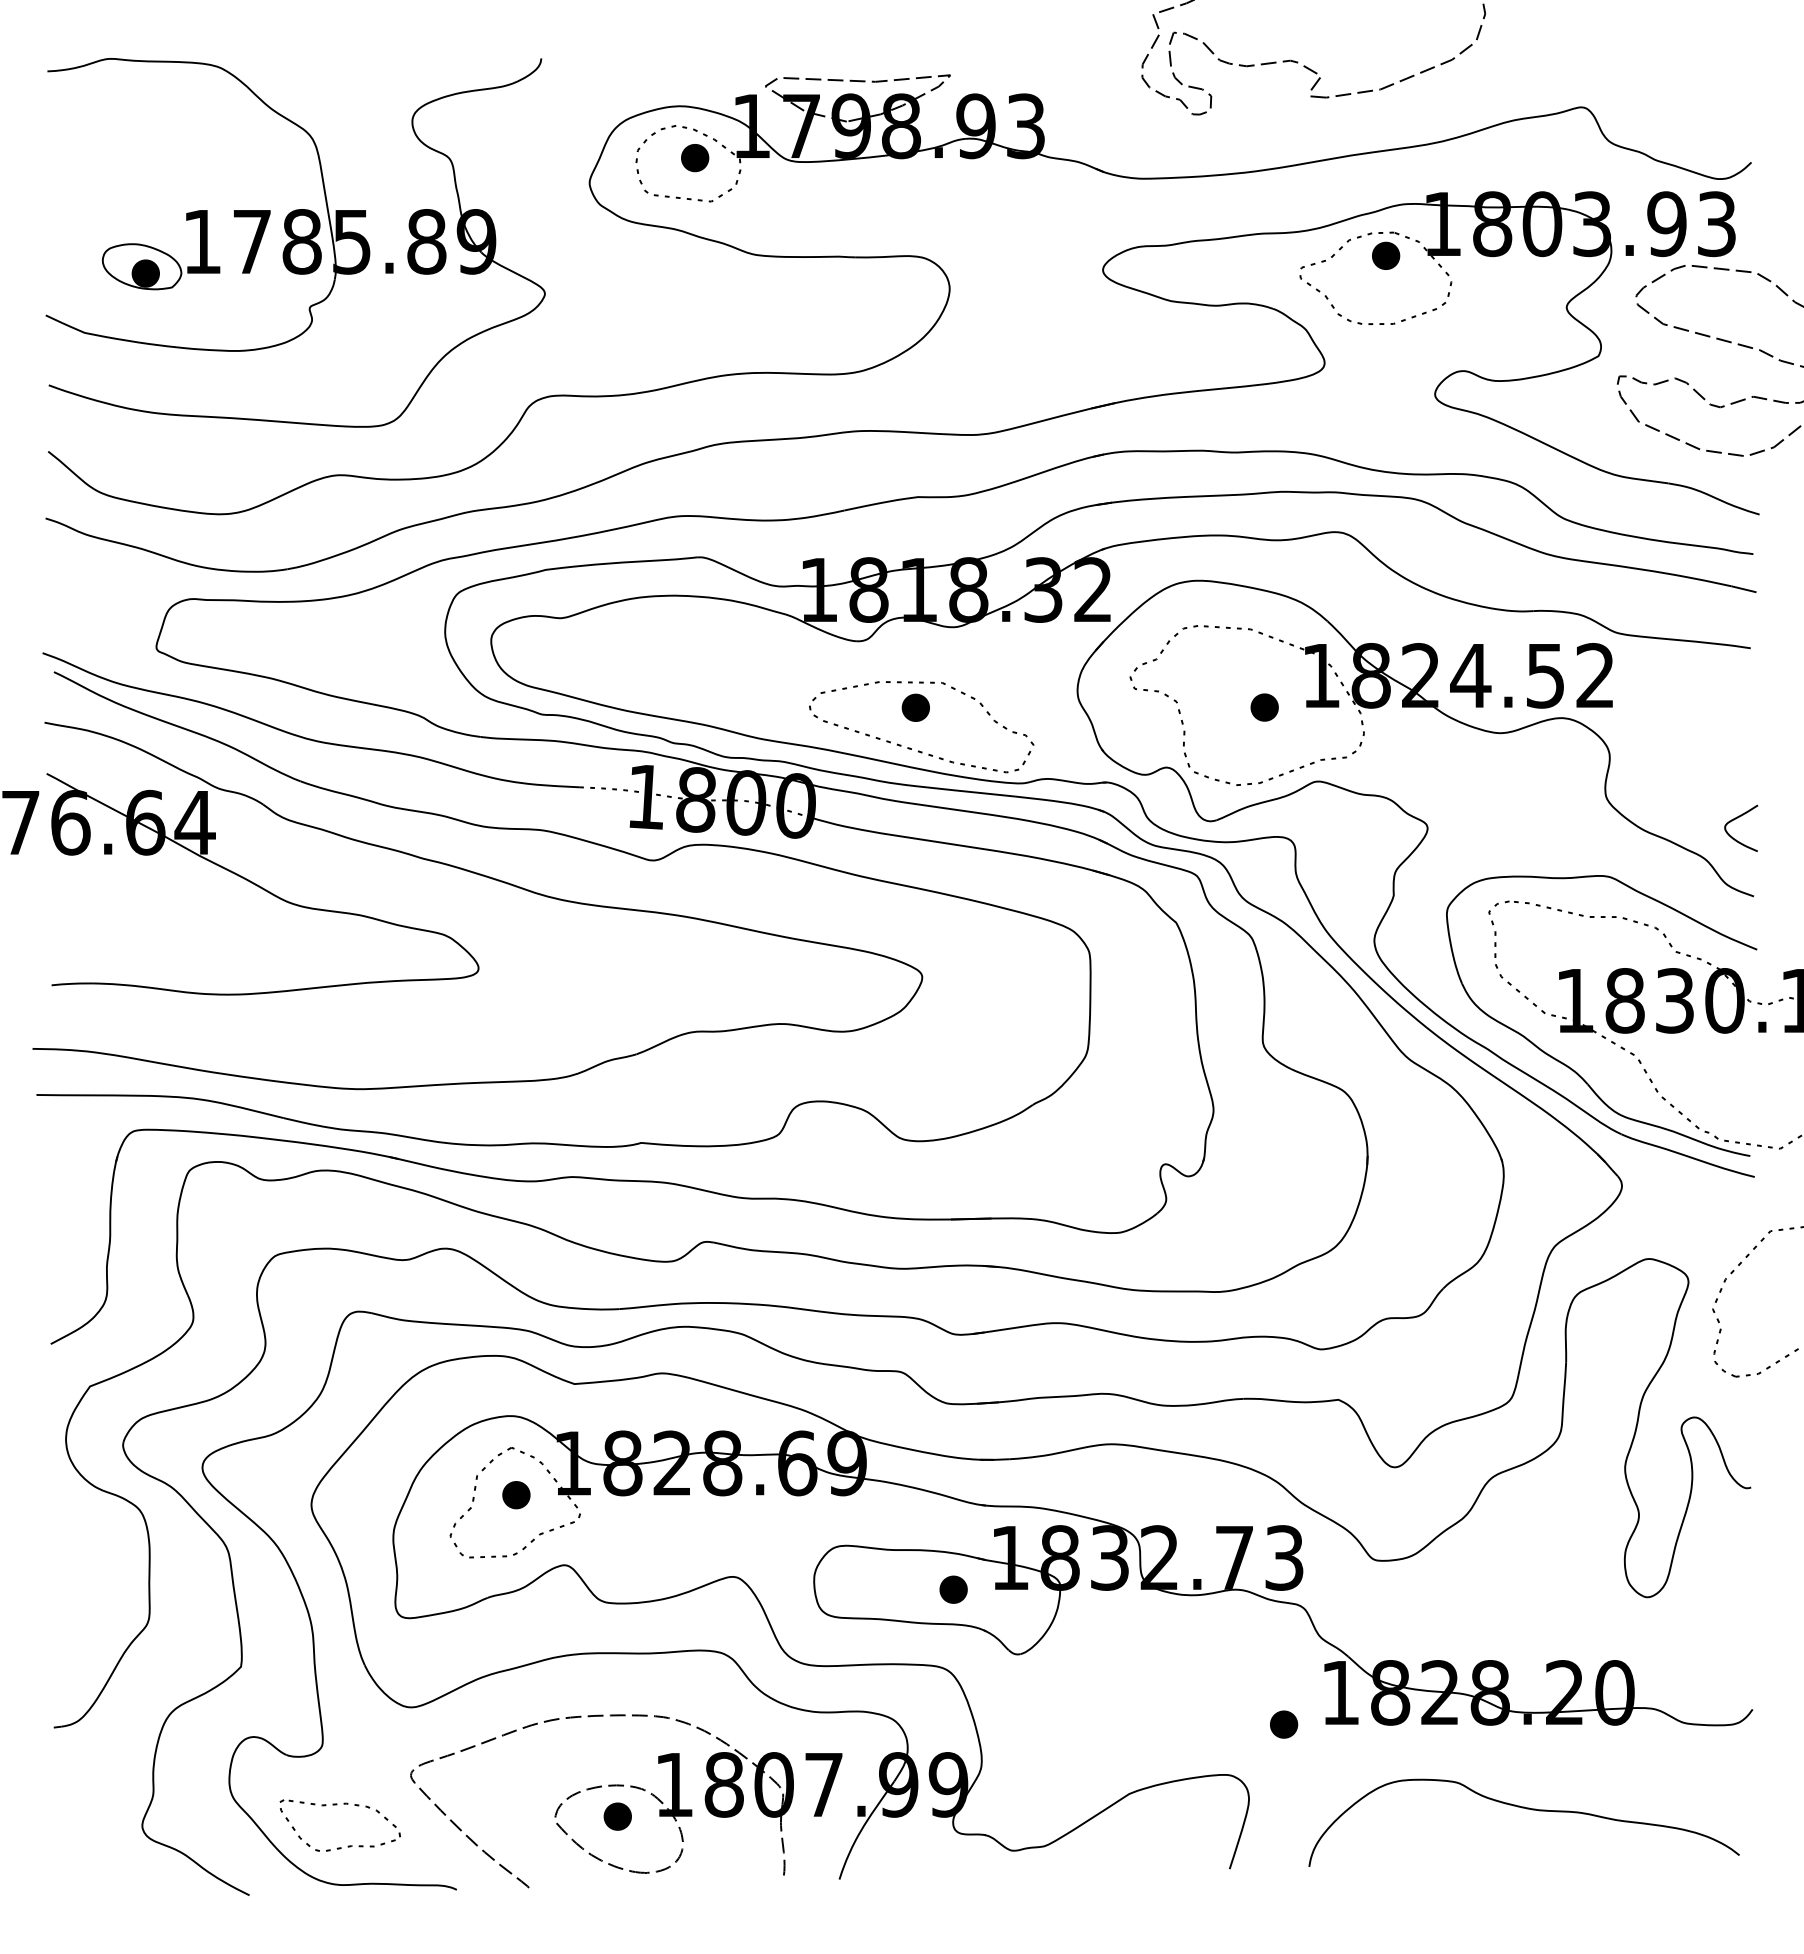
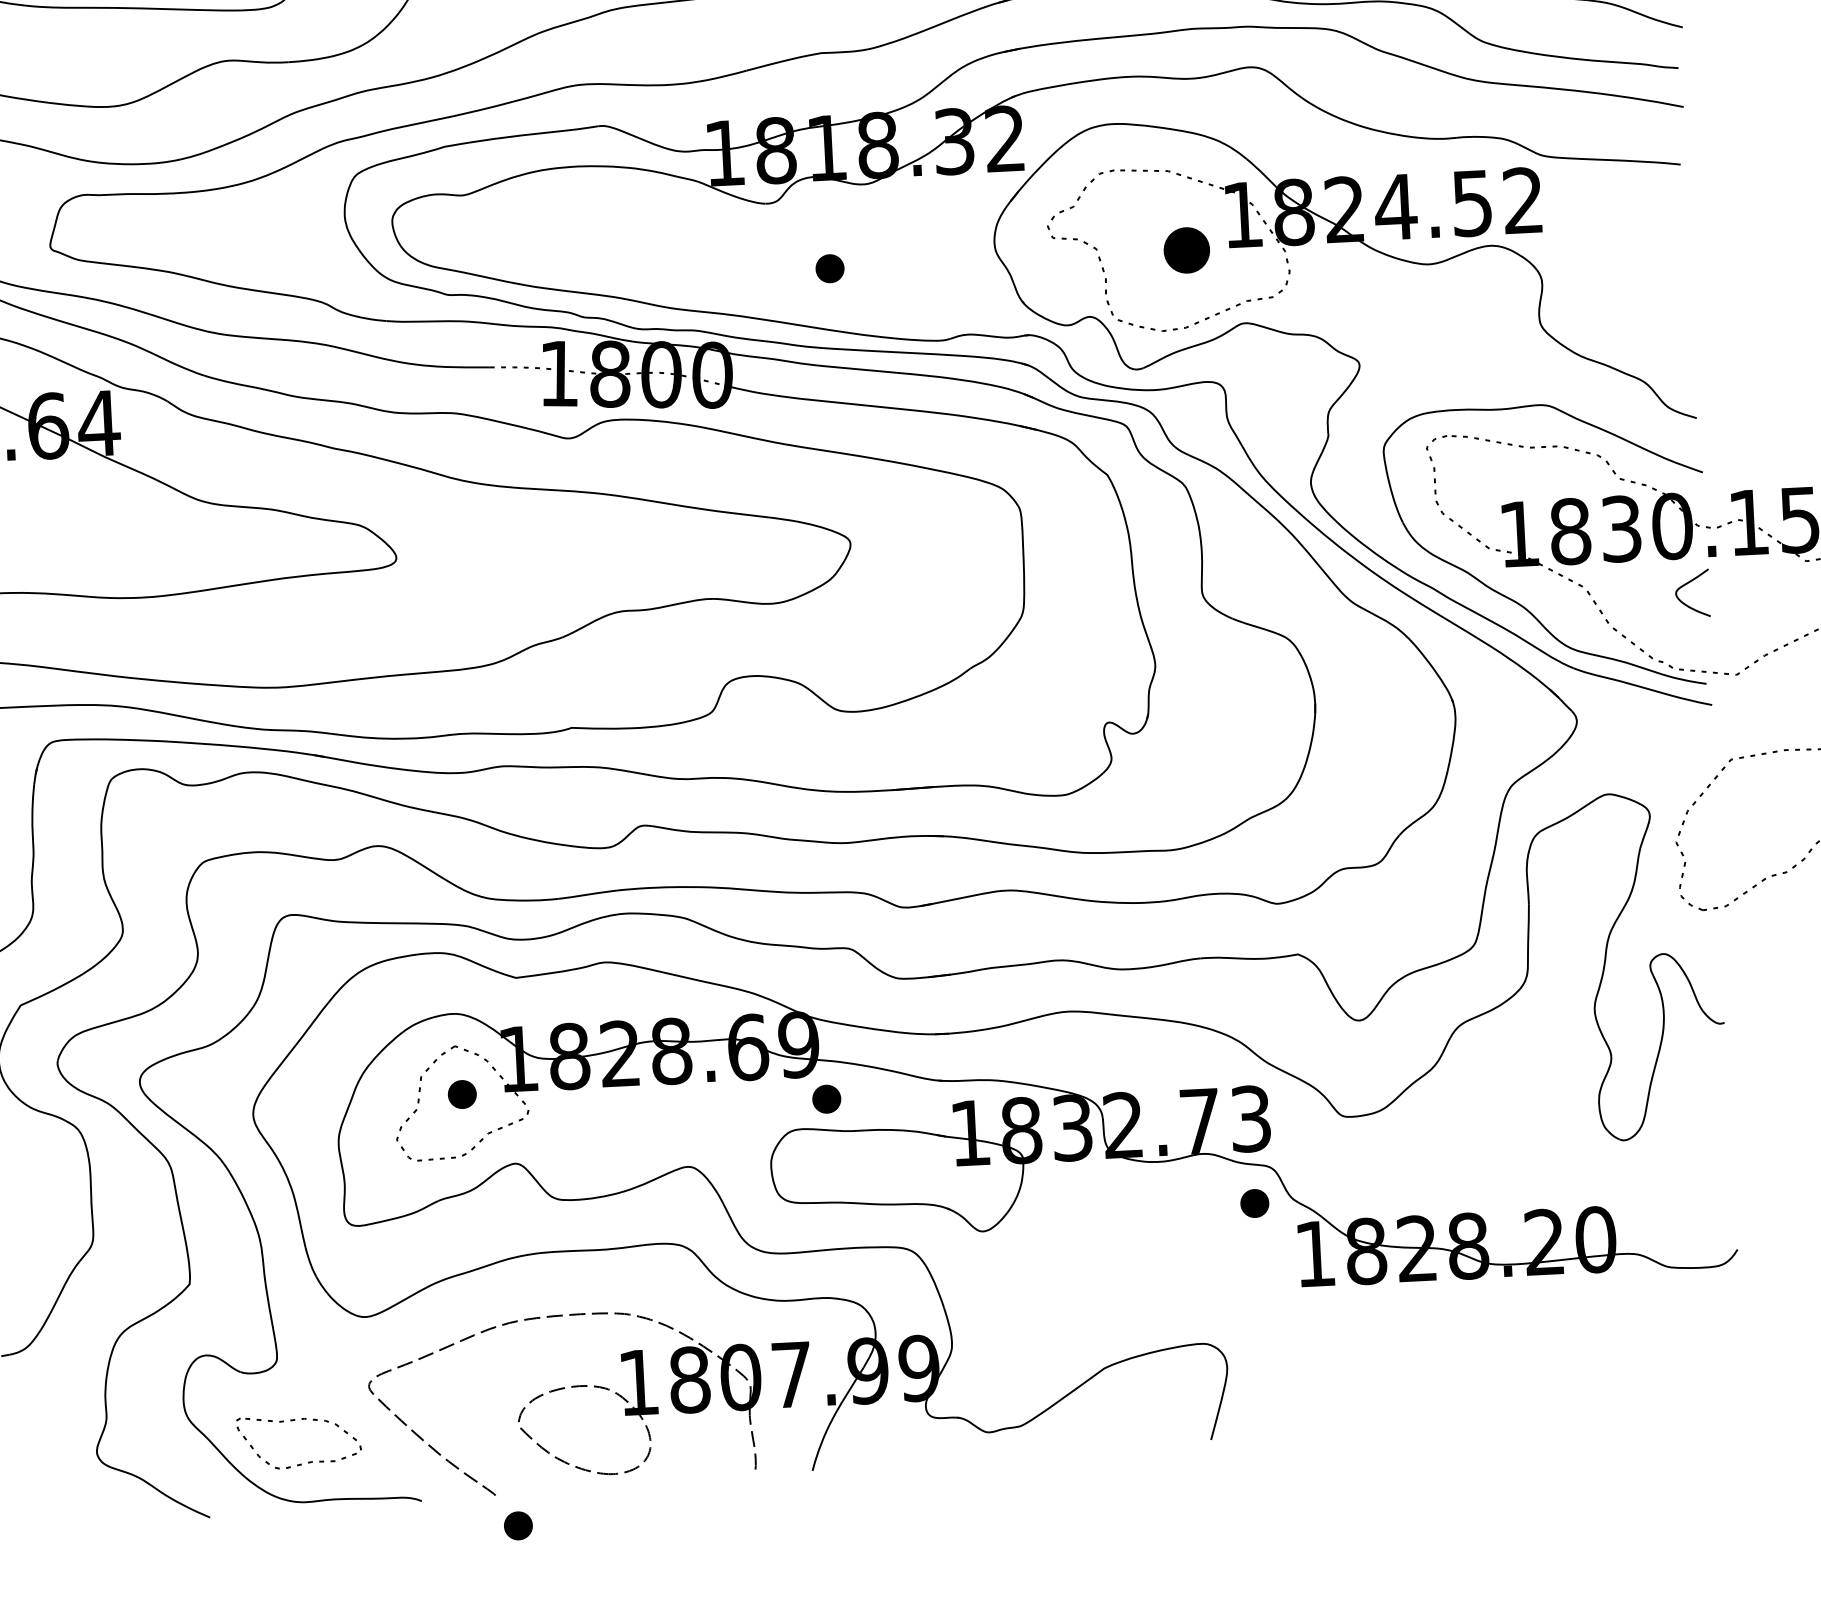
part: (1264, 707) -> (1186, 250), size x1.6
part: (910, 747) -> (826, 309), removed
curve: (1736, 819) -> (1687, 584), moved
part: (953, 1589) -> (826, 1098), moved
part: (1284, 1724) -> (1255, 1203), moved
curve: (1526, 1809) -> (1511, 1363), removed
part: (617, 1816) -> (518, 1525), moved

